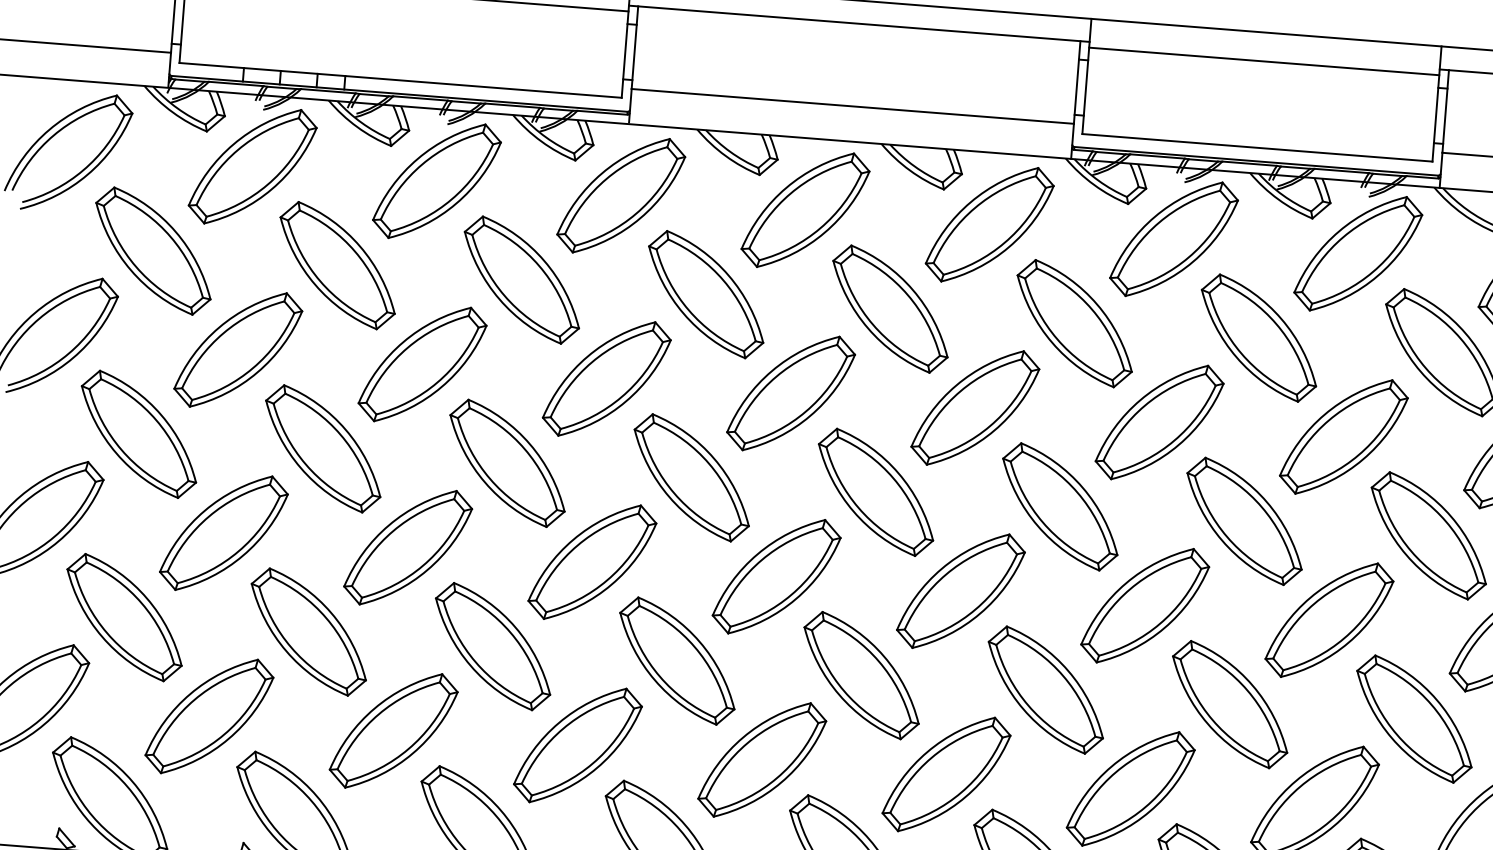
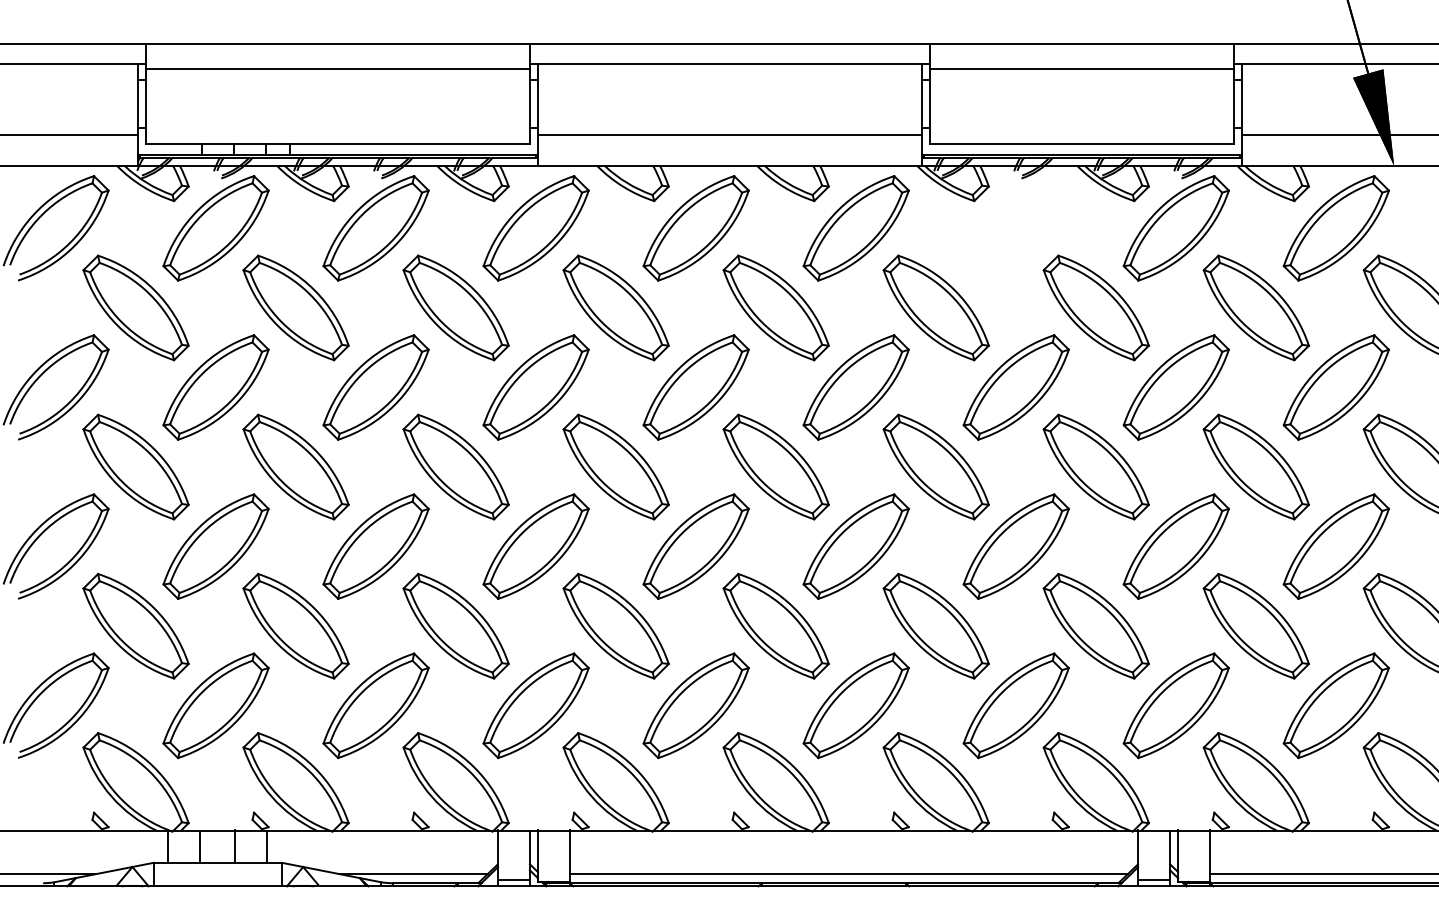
part: (1173, 239) -> (1015, 228), removed

